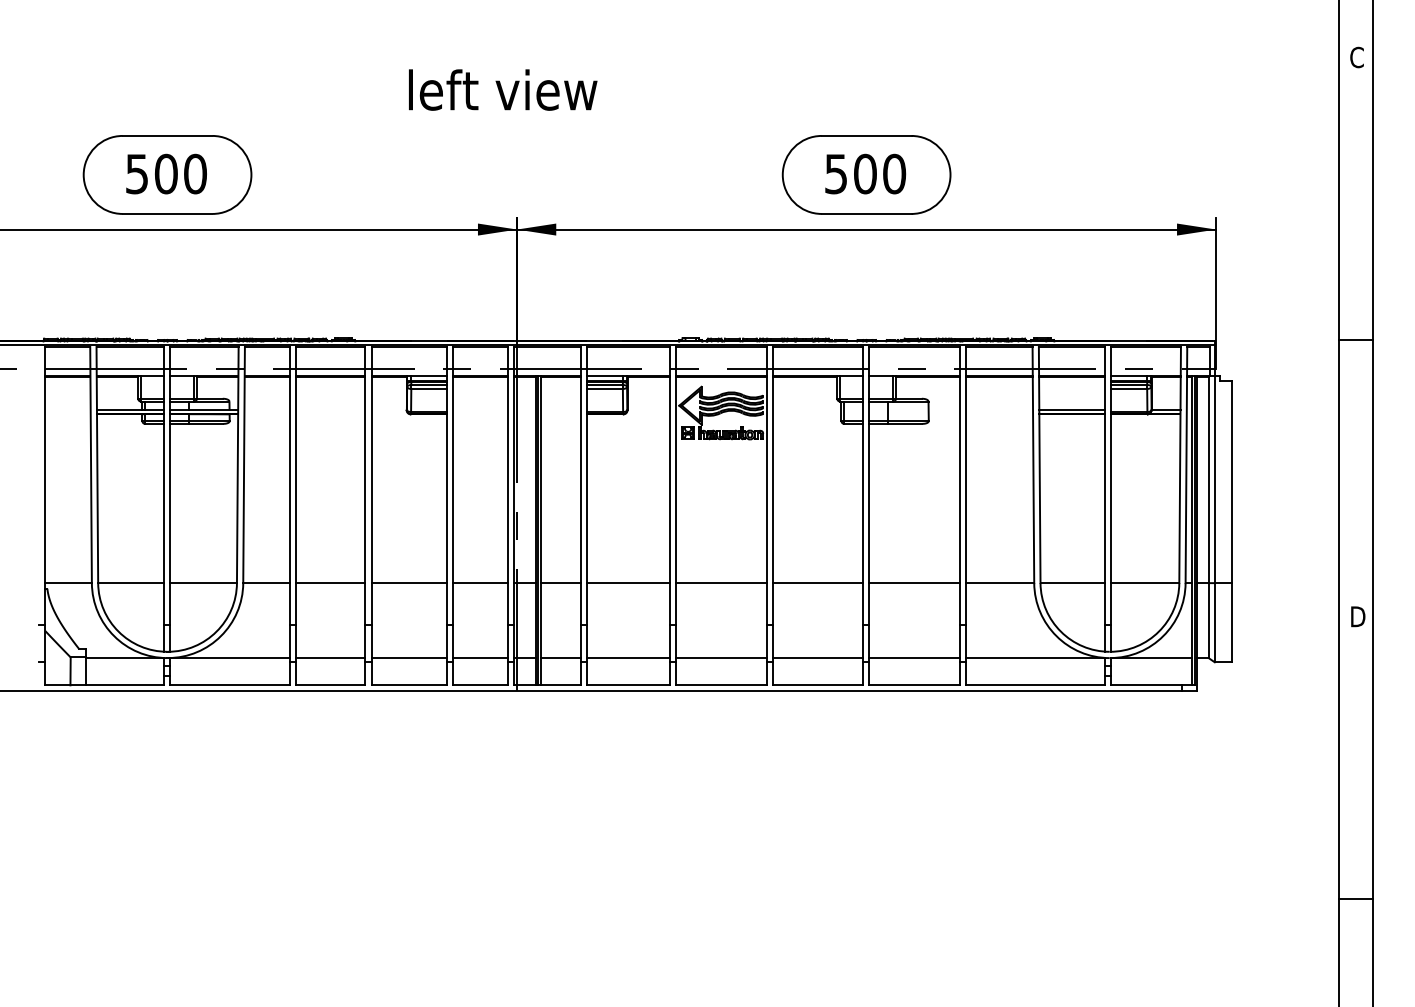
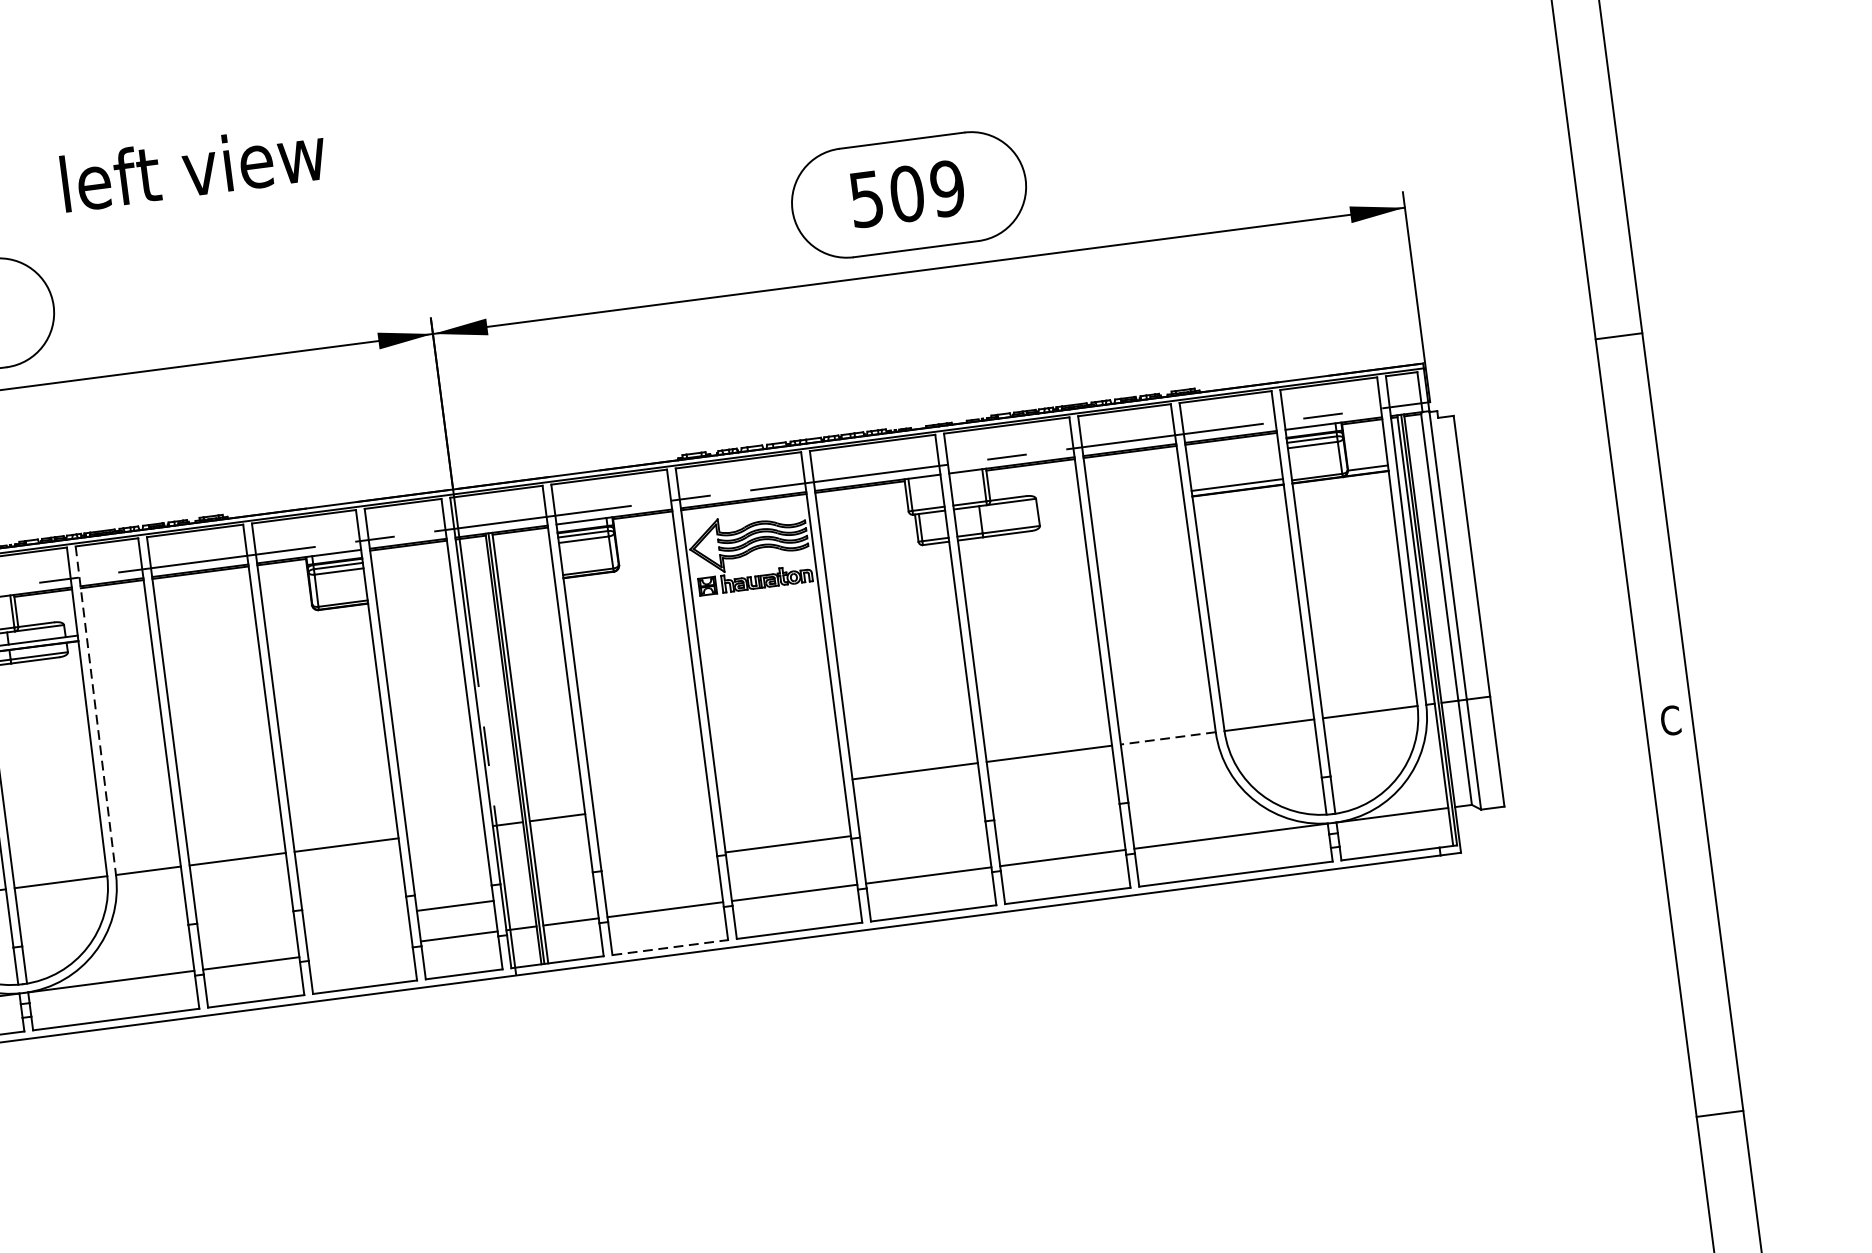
text: (503, 89) -> (194, 166), moved
text: (894, 174) -> (947, 189), 500 -> 509
line: (244, 465) -> (96, 711), solid -> dashed
line: (480, 583) -> (455, 906), moved
line: (628, 583) -> (651, 805), removed
line: (721, 583) -> (788, 844), moved
line: (999, 583) -> (1167, 738), solid -> dashed
text: (1357, 616) -> (1671, 720), D -> C
line: (408, 658) -> (359, 949), removed
line: (628, 685) -> (670, 947), solid -> dashed

